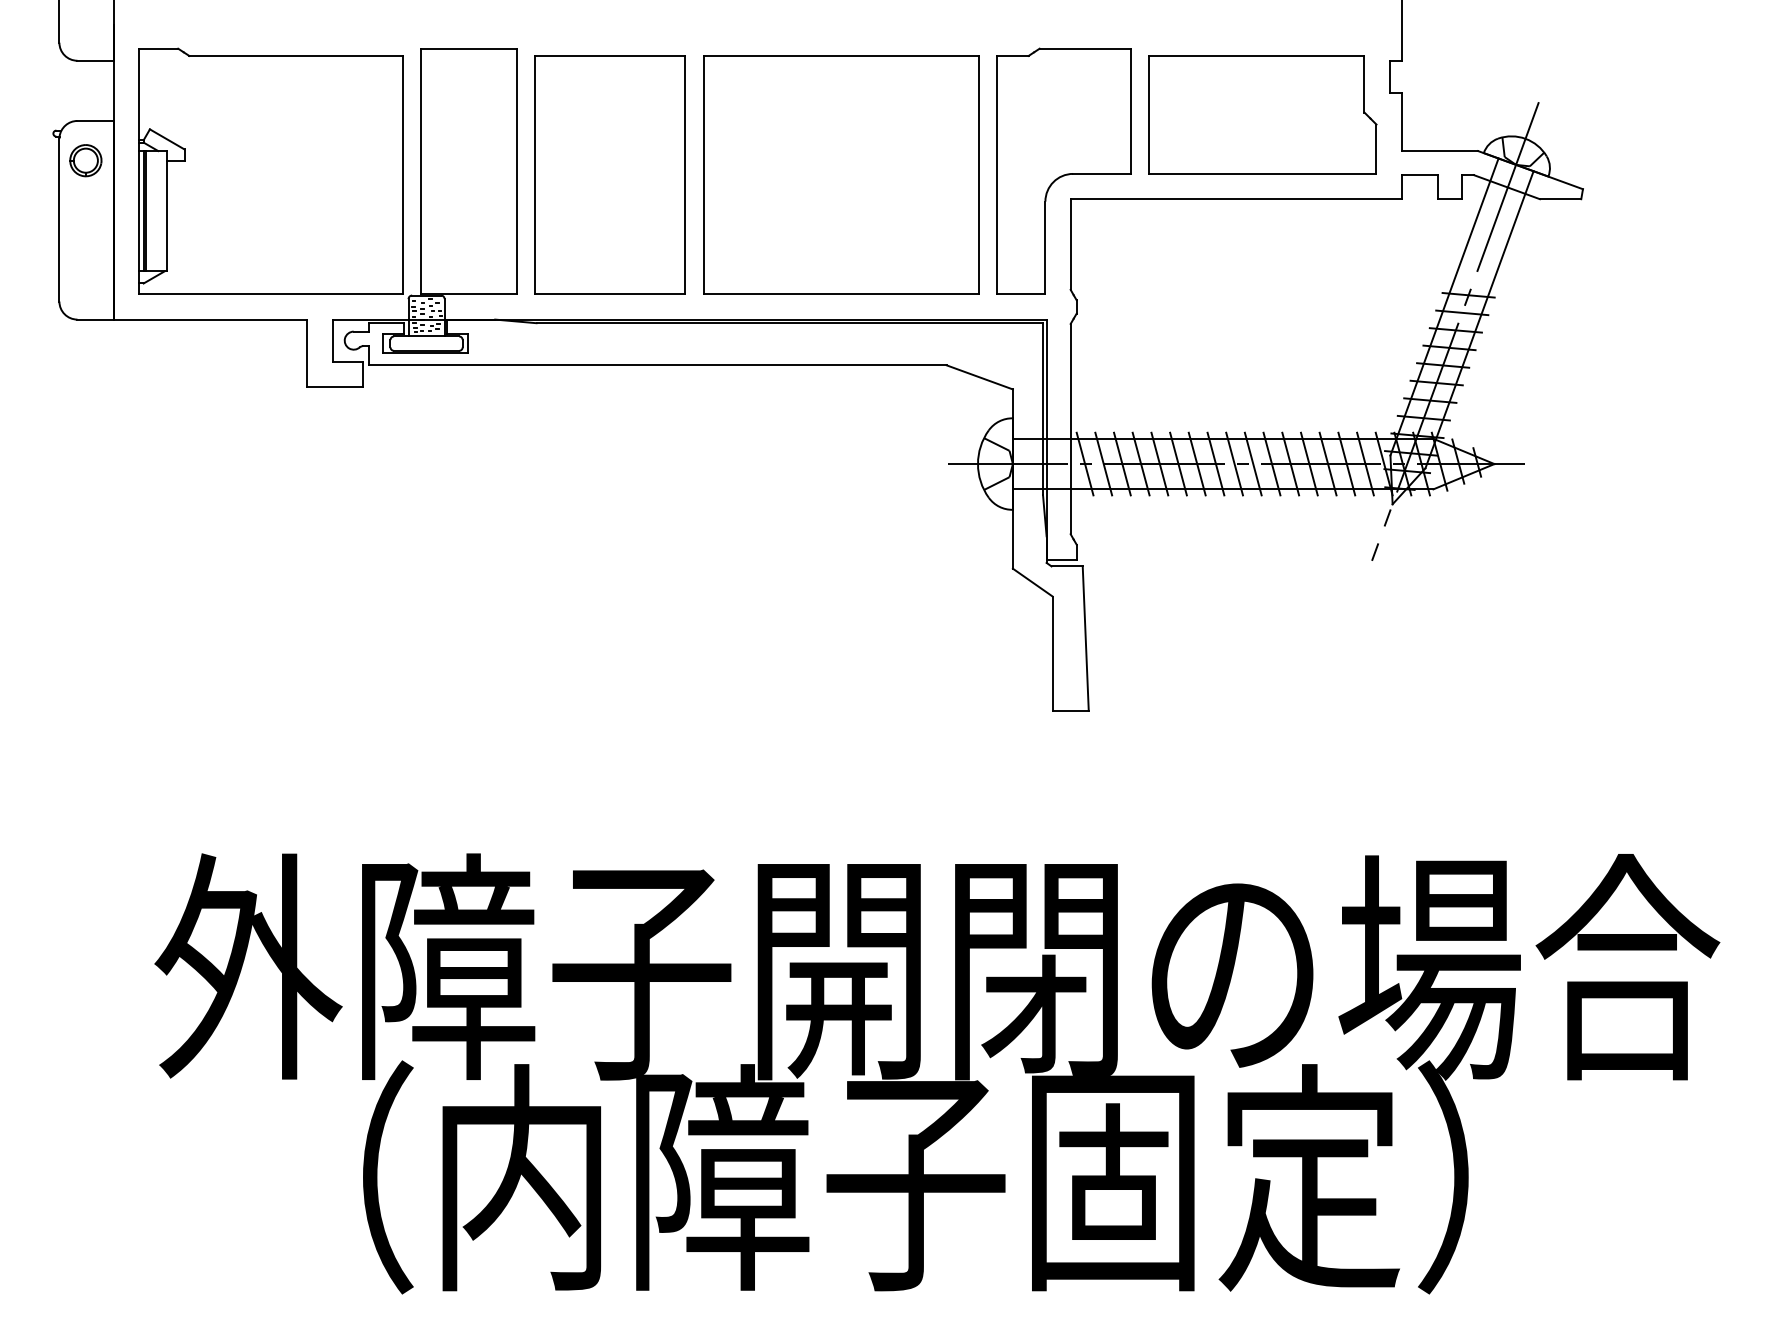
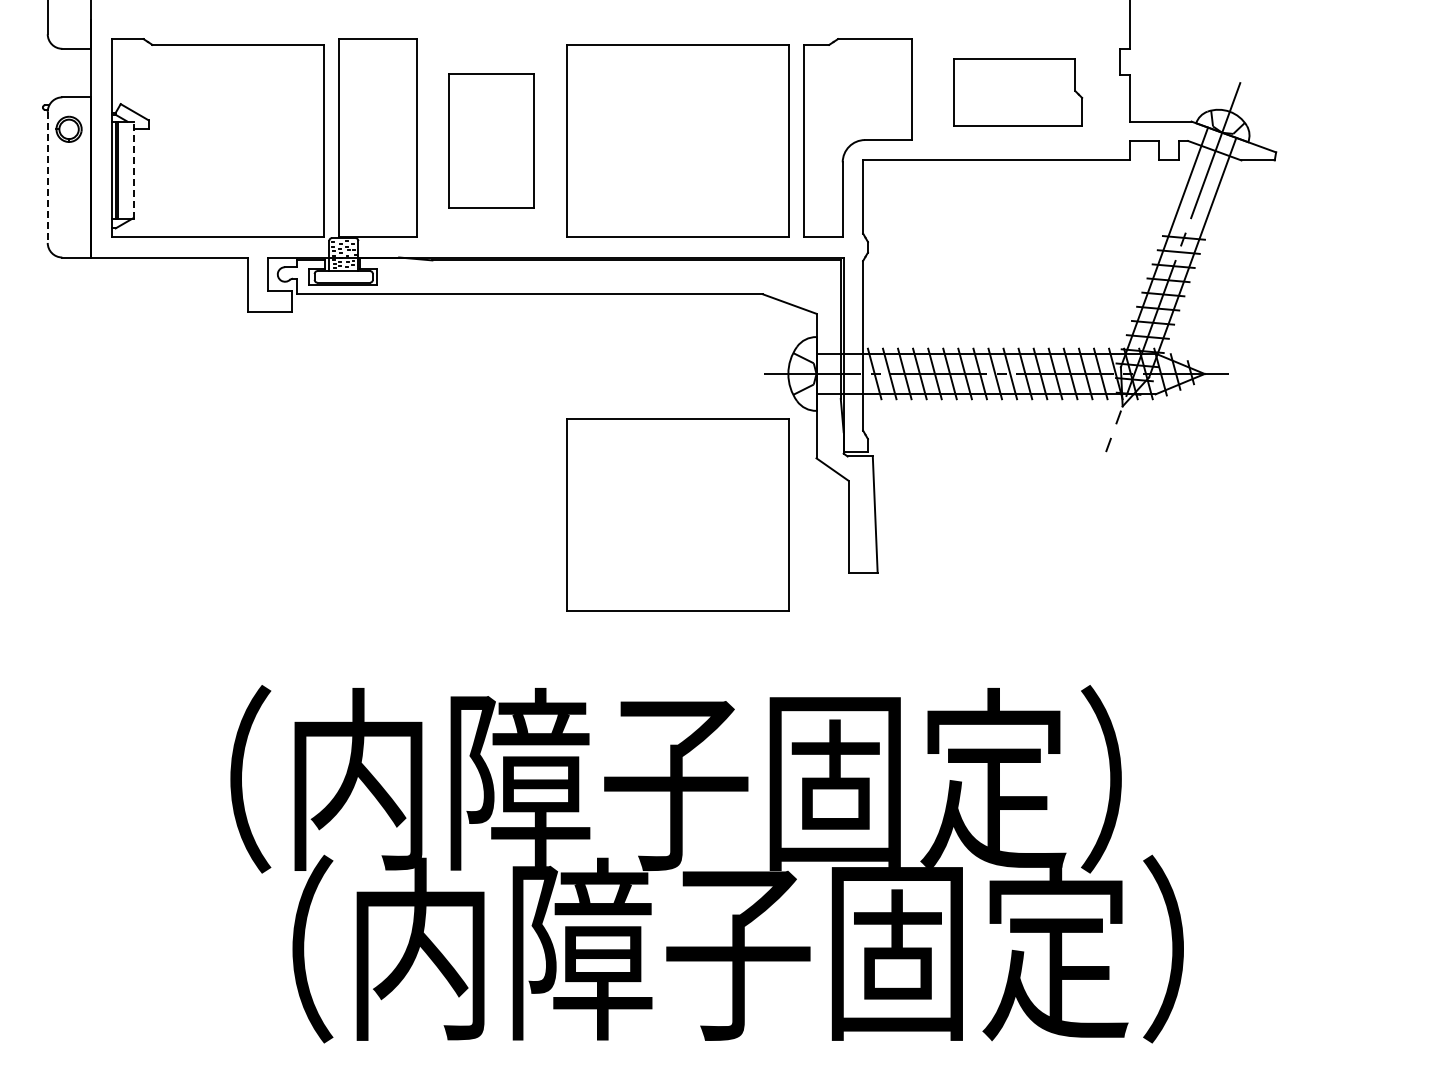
part: (1262, 114) -> (1017, 92), size x0.7
part: (609, 174) -> (491, 140), size x0.7
line: (167, 211) -> (134, 170), solid -> dashed
line: (59, 220) -> (47, 177), solid -> dashed
part: (840, 638) -> (677, 514), added
text: (937, 967) -> (755, 779), 外障子開閉の場合 -> （内障子固定）

